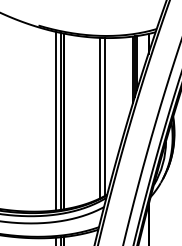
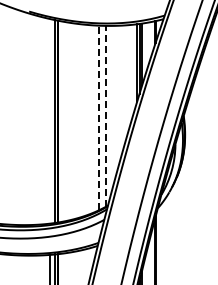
line: (105, 116) -> (105, 115), solid -> dashed
line: (99, 117) -> (99, 117), solid -> dashed
line: (56, 120) -> (49, 120), removed

